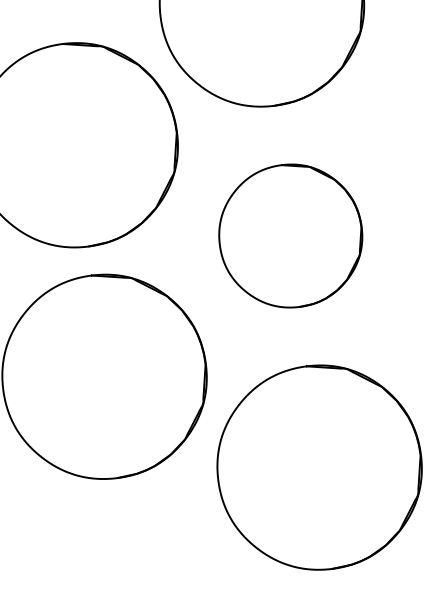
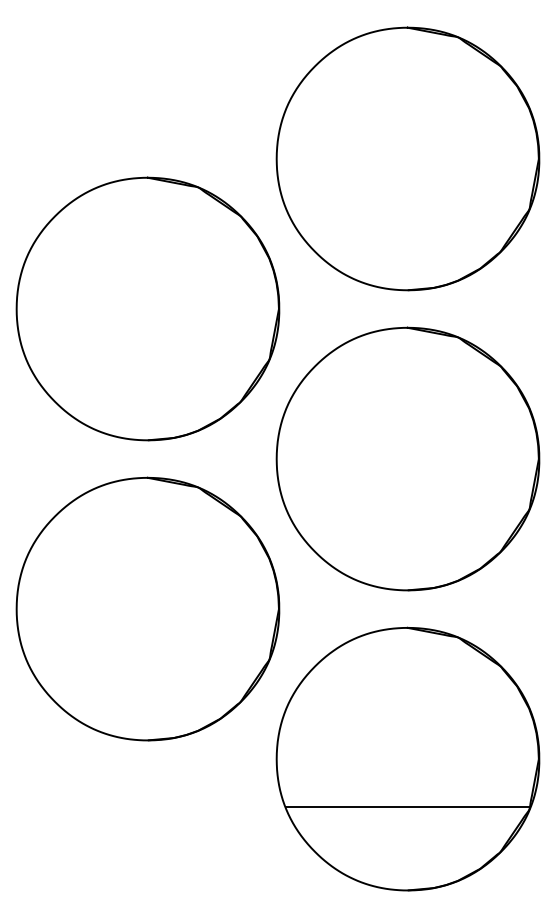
part: (290, 235) -> (407, 458), size x1.43
line: (323, 504) -> (407, 807), added

